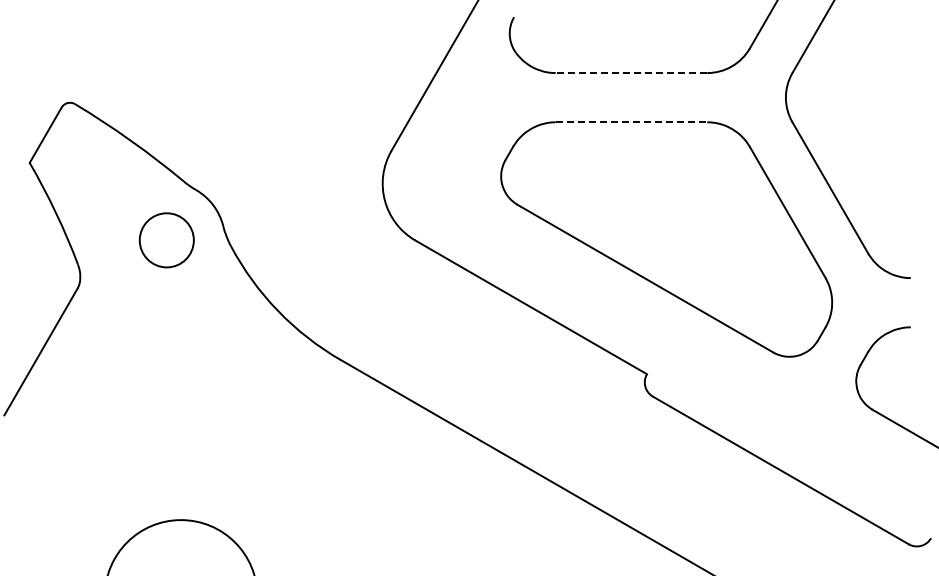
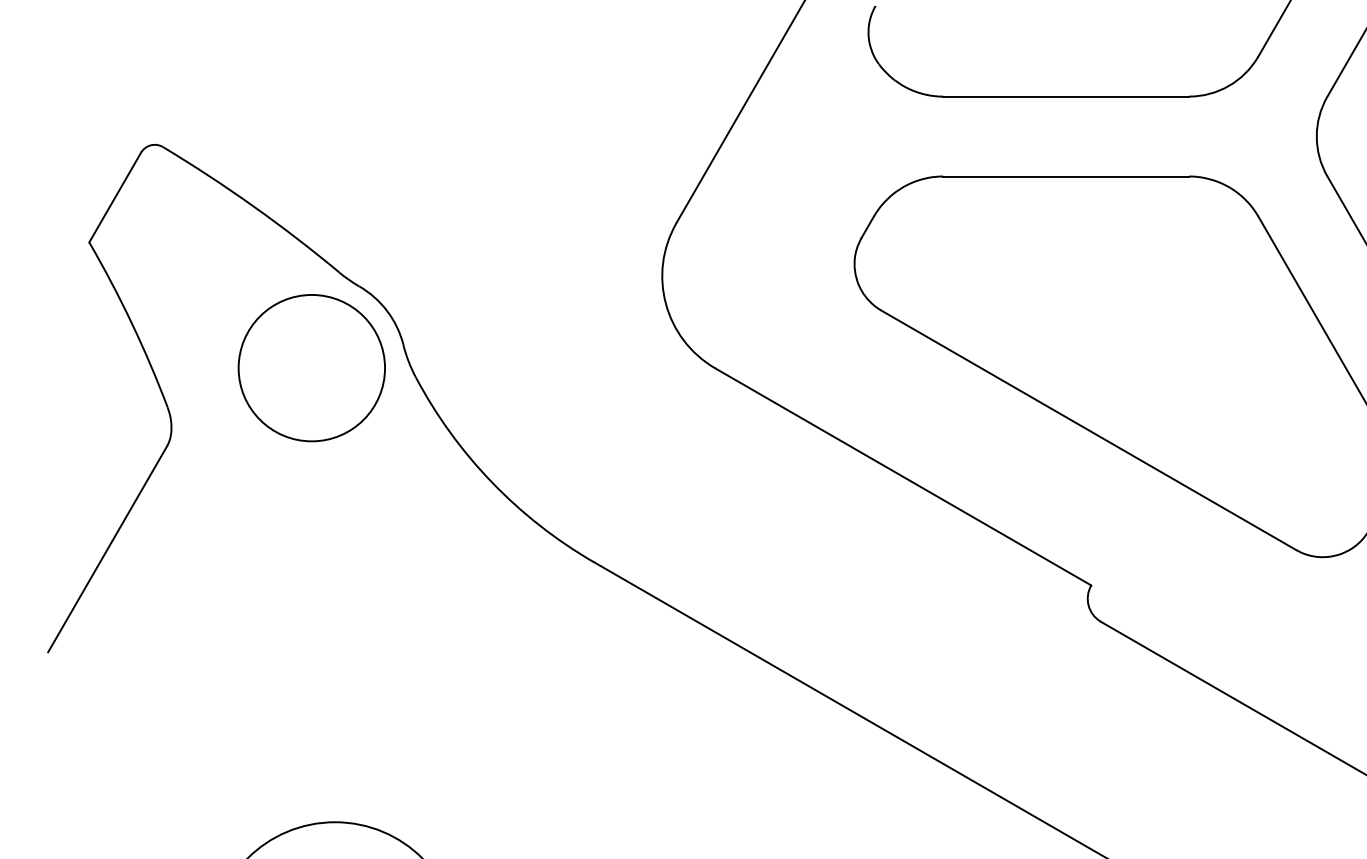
line: (631, 73) -> (1066, 97), dashed -> solid
line: (631, 122) -> (1066, 176), dashed -> solid
circle: (166, 240) -> (311, 368), size x1.67

